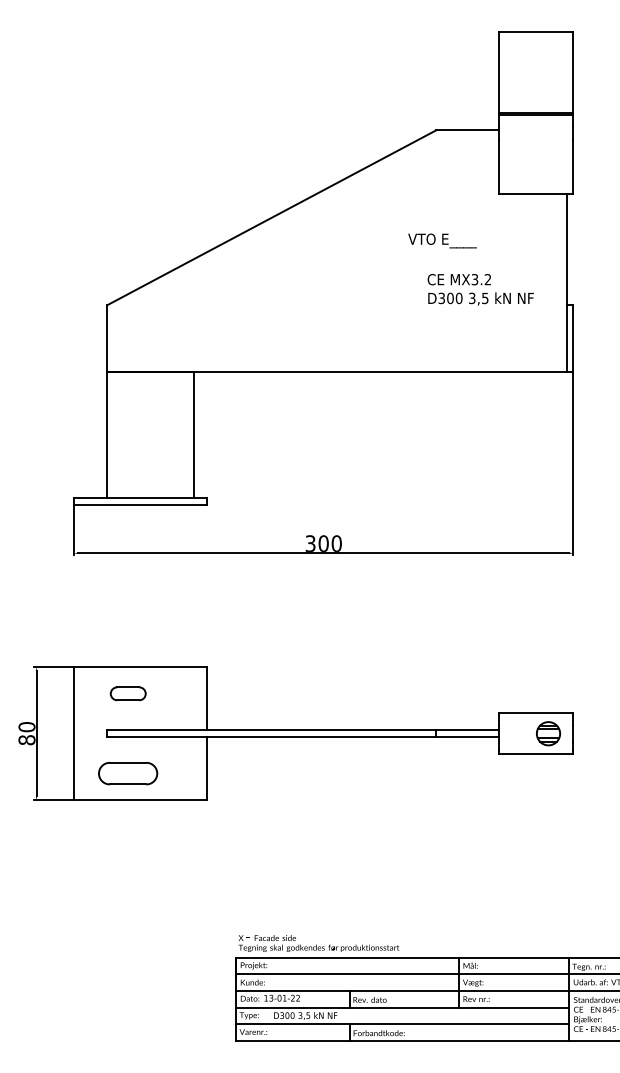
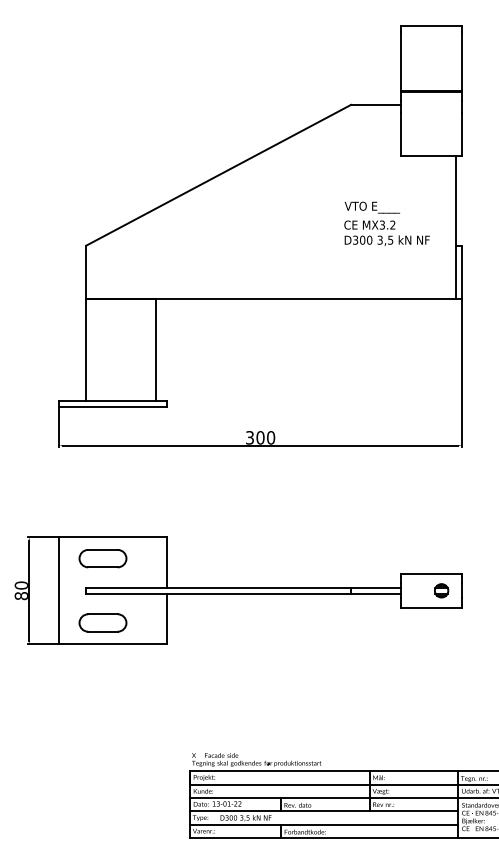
text: (442, 240) -> (372, 207), moved
part: (128, 693) -> (103, 558), size x1.67
part: (548, 733) -> (441, 590), size x0.71

